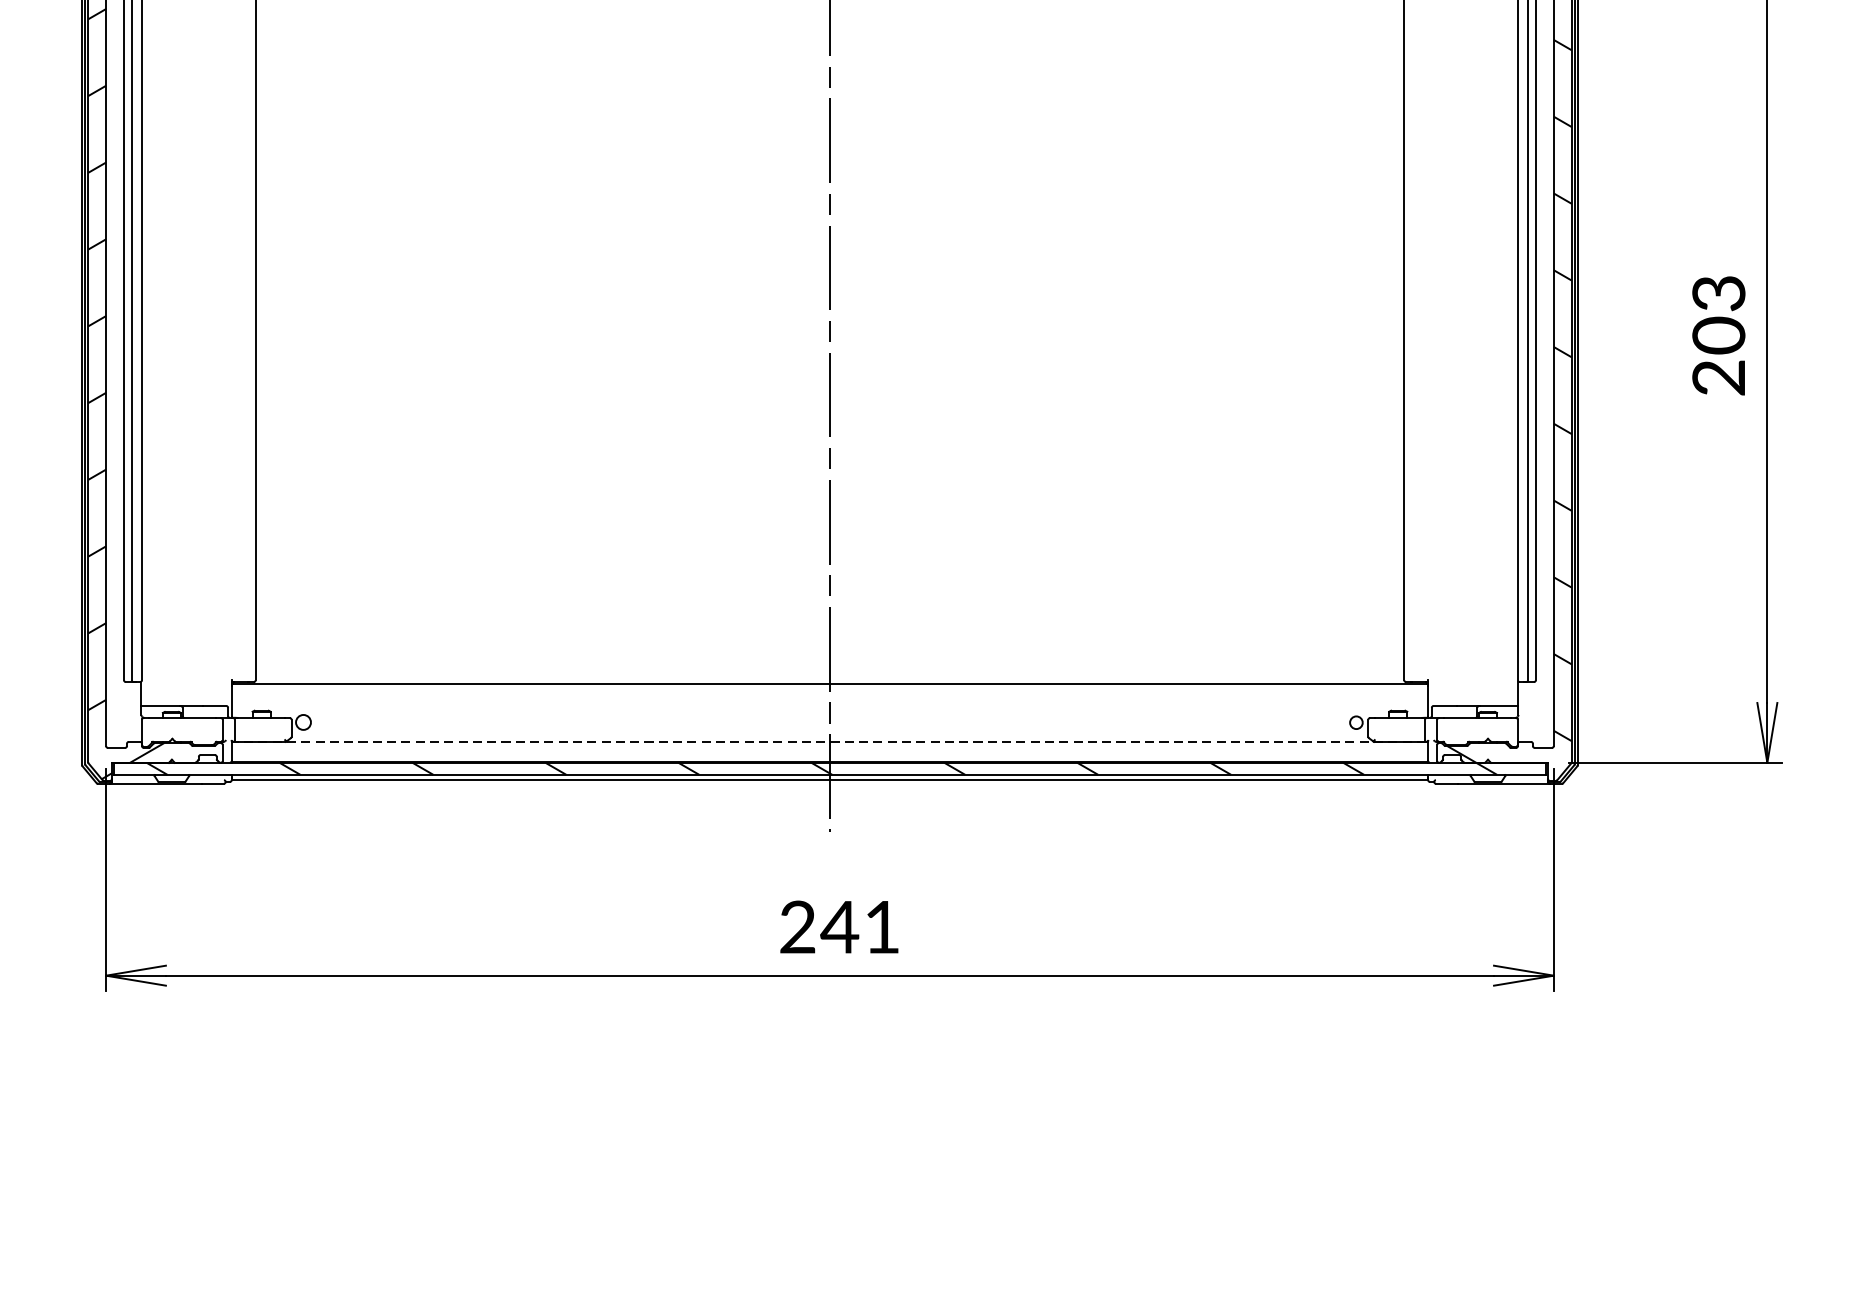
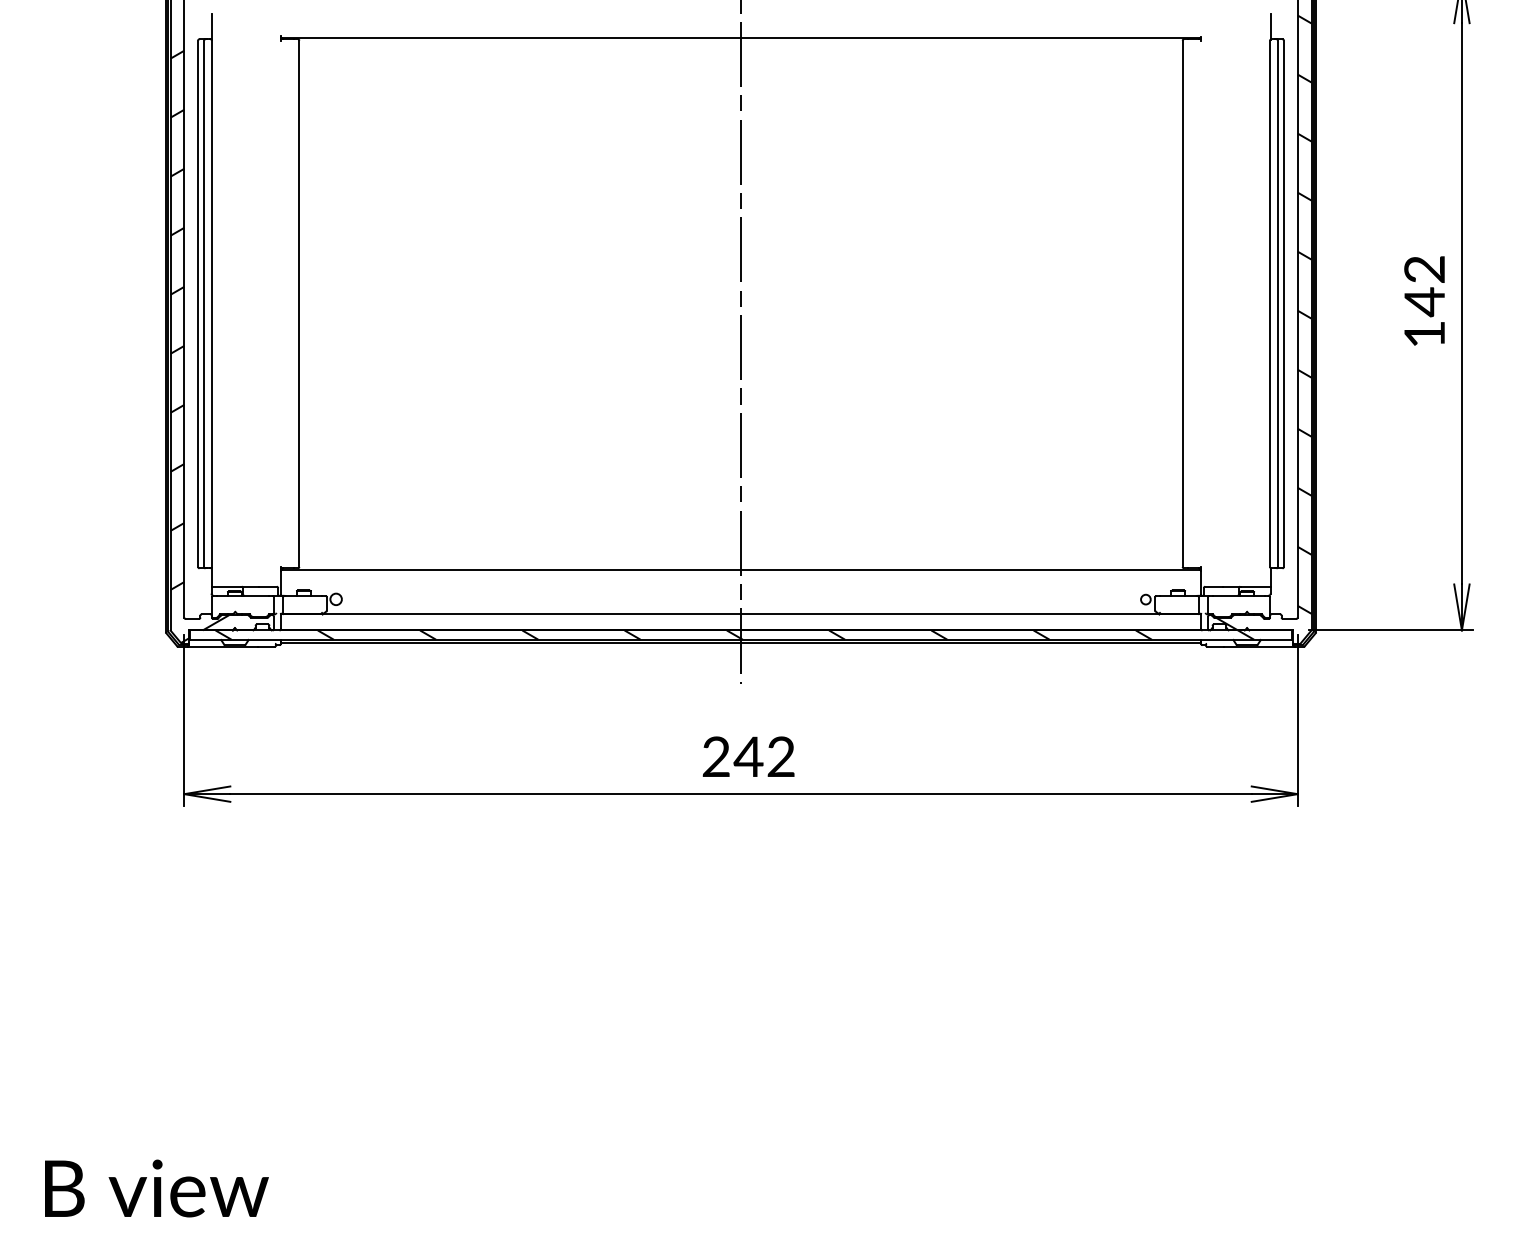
text: (1718, 335) -> (1424, 301), 203 -> 142
line: (829, 742) -> (740, 614), dashed -> solid
text: (881, 926) -> (780, 756), 241 -> 242

